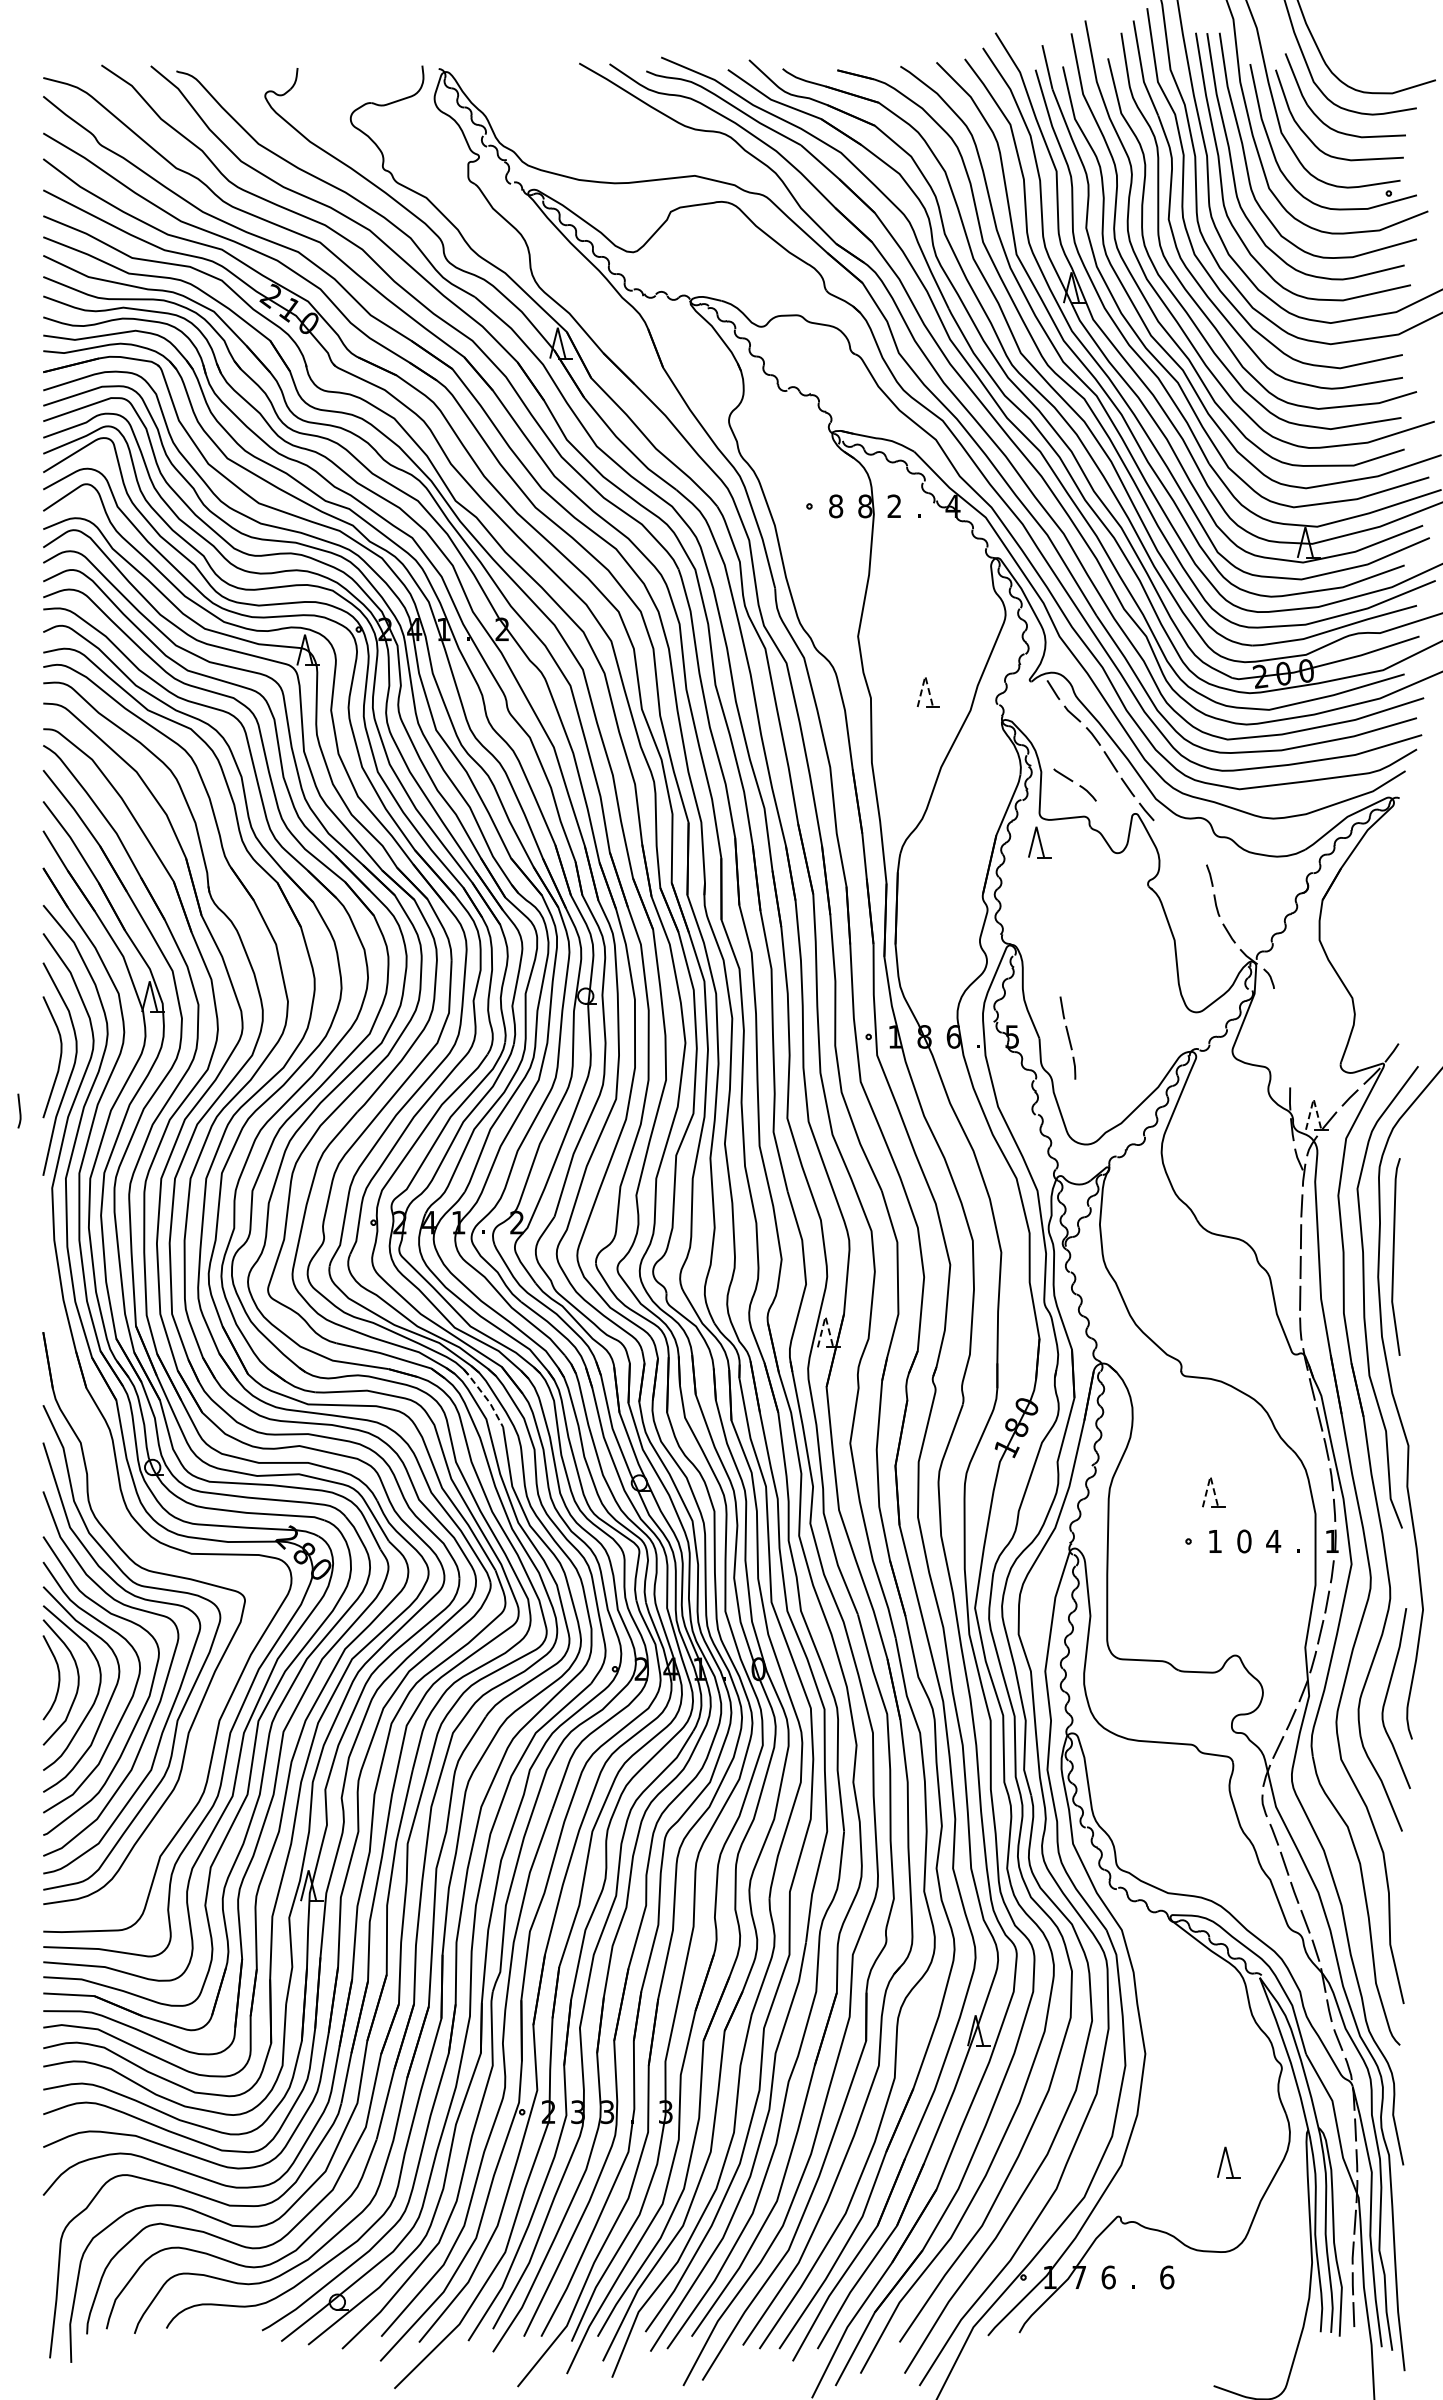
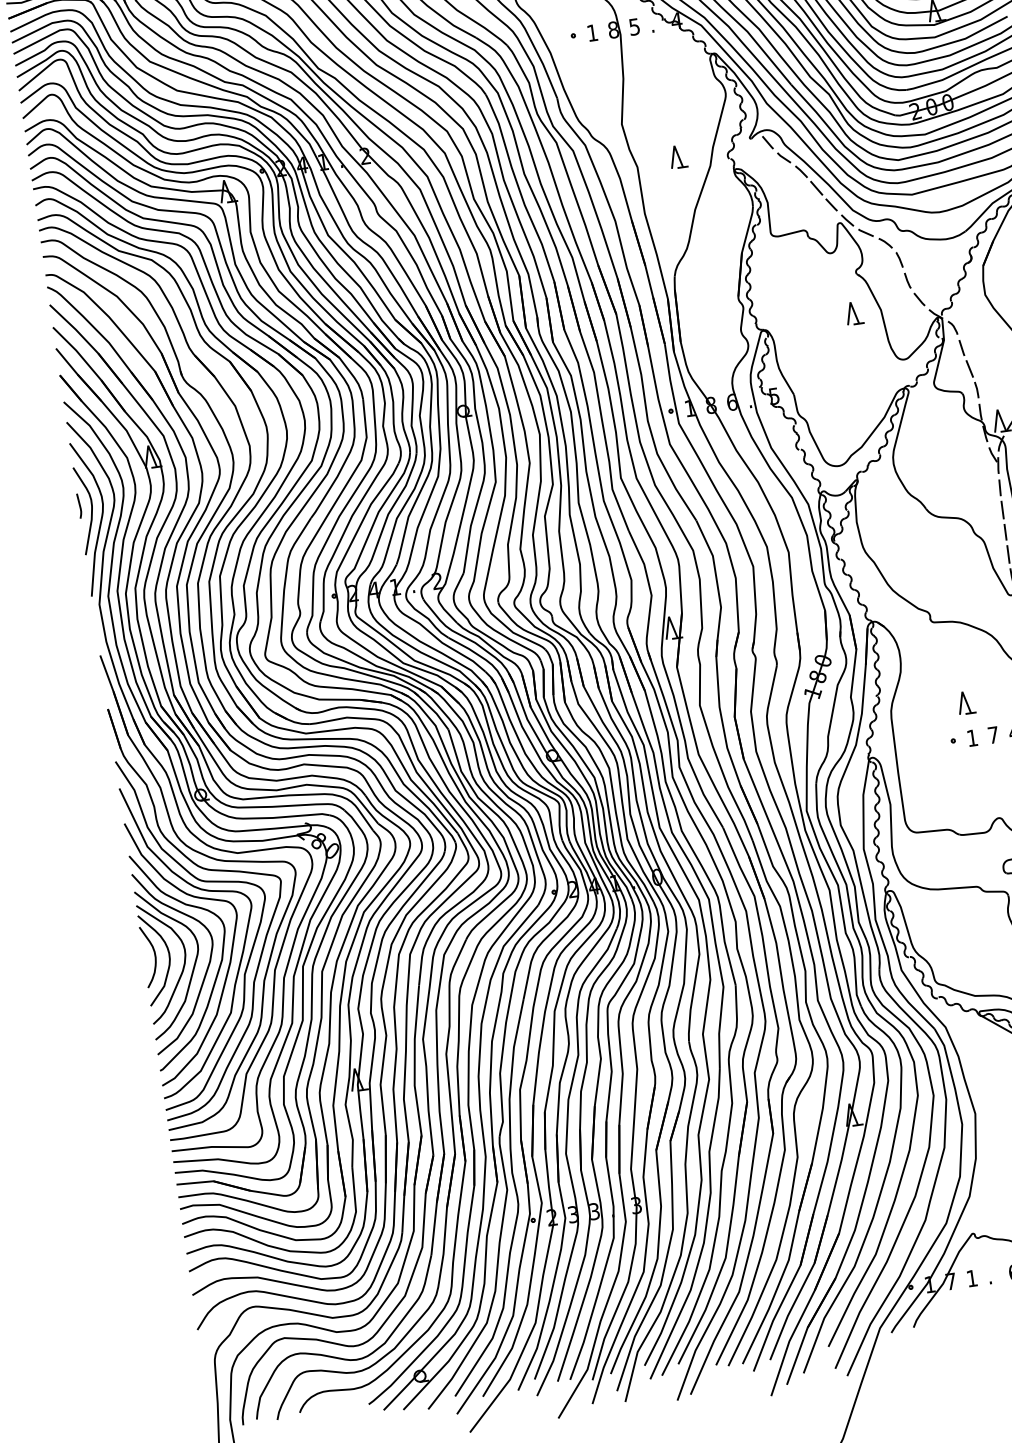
text: (836, 506) -> (592, 33), 8 -> 1
text: (894, 506) -> (634, 27), 2 -> 5
line: (925, 676) -> (674, 146), dashed -> solid
part: (1074, 784) -> (874, 238), moved
part: (1039, 842) -> (854, 313), moved
part: (1067, 1037) -> (968, 368), moved
line: (1313, 1098) -> (997, 409), dashed -> solid
curve: (19, 1110) -> (79, 505), moved
line: (825, 1316) -> (668, 616), dashed -> solid
line: (485, 1396) -> (432, 709), dashed -> solid
line: (1210, 1476) -> (962, 691), dashed -> solid
text: (1244, 1541) -> (993, 735), 0 -> 7
part: (163, 1560) -> (218, 860), added
text: (1108, 2277) -> (972, 1278), 6 -> 1

